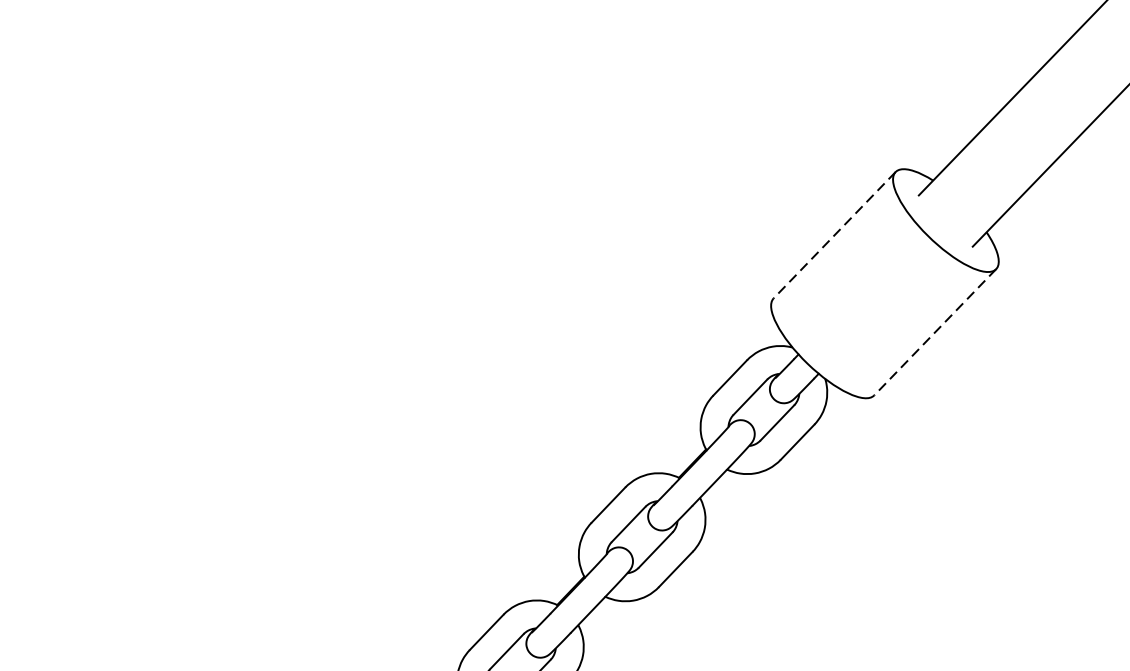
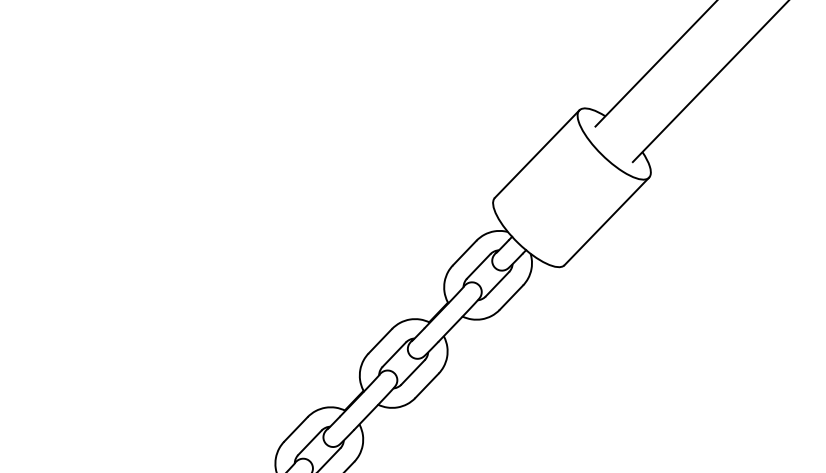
line: (835, 235) -> (537, 154), dashed -> solid
line: (934, 332) -> (606, 221), dashed -> solid

